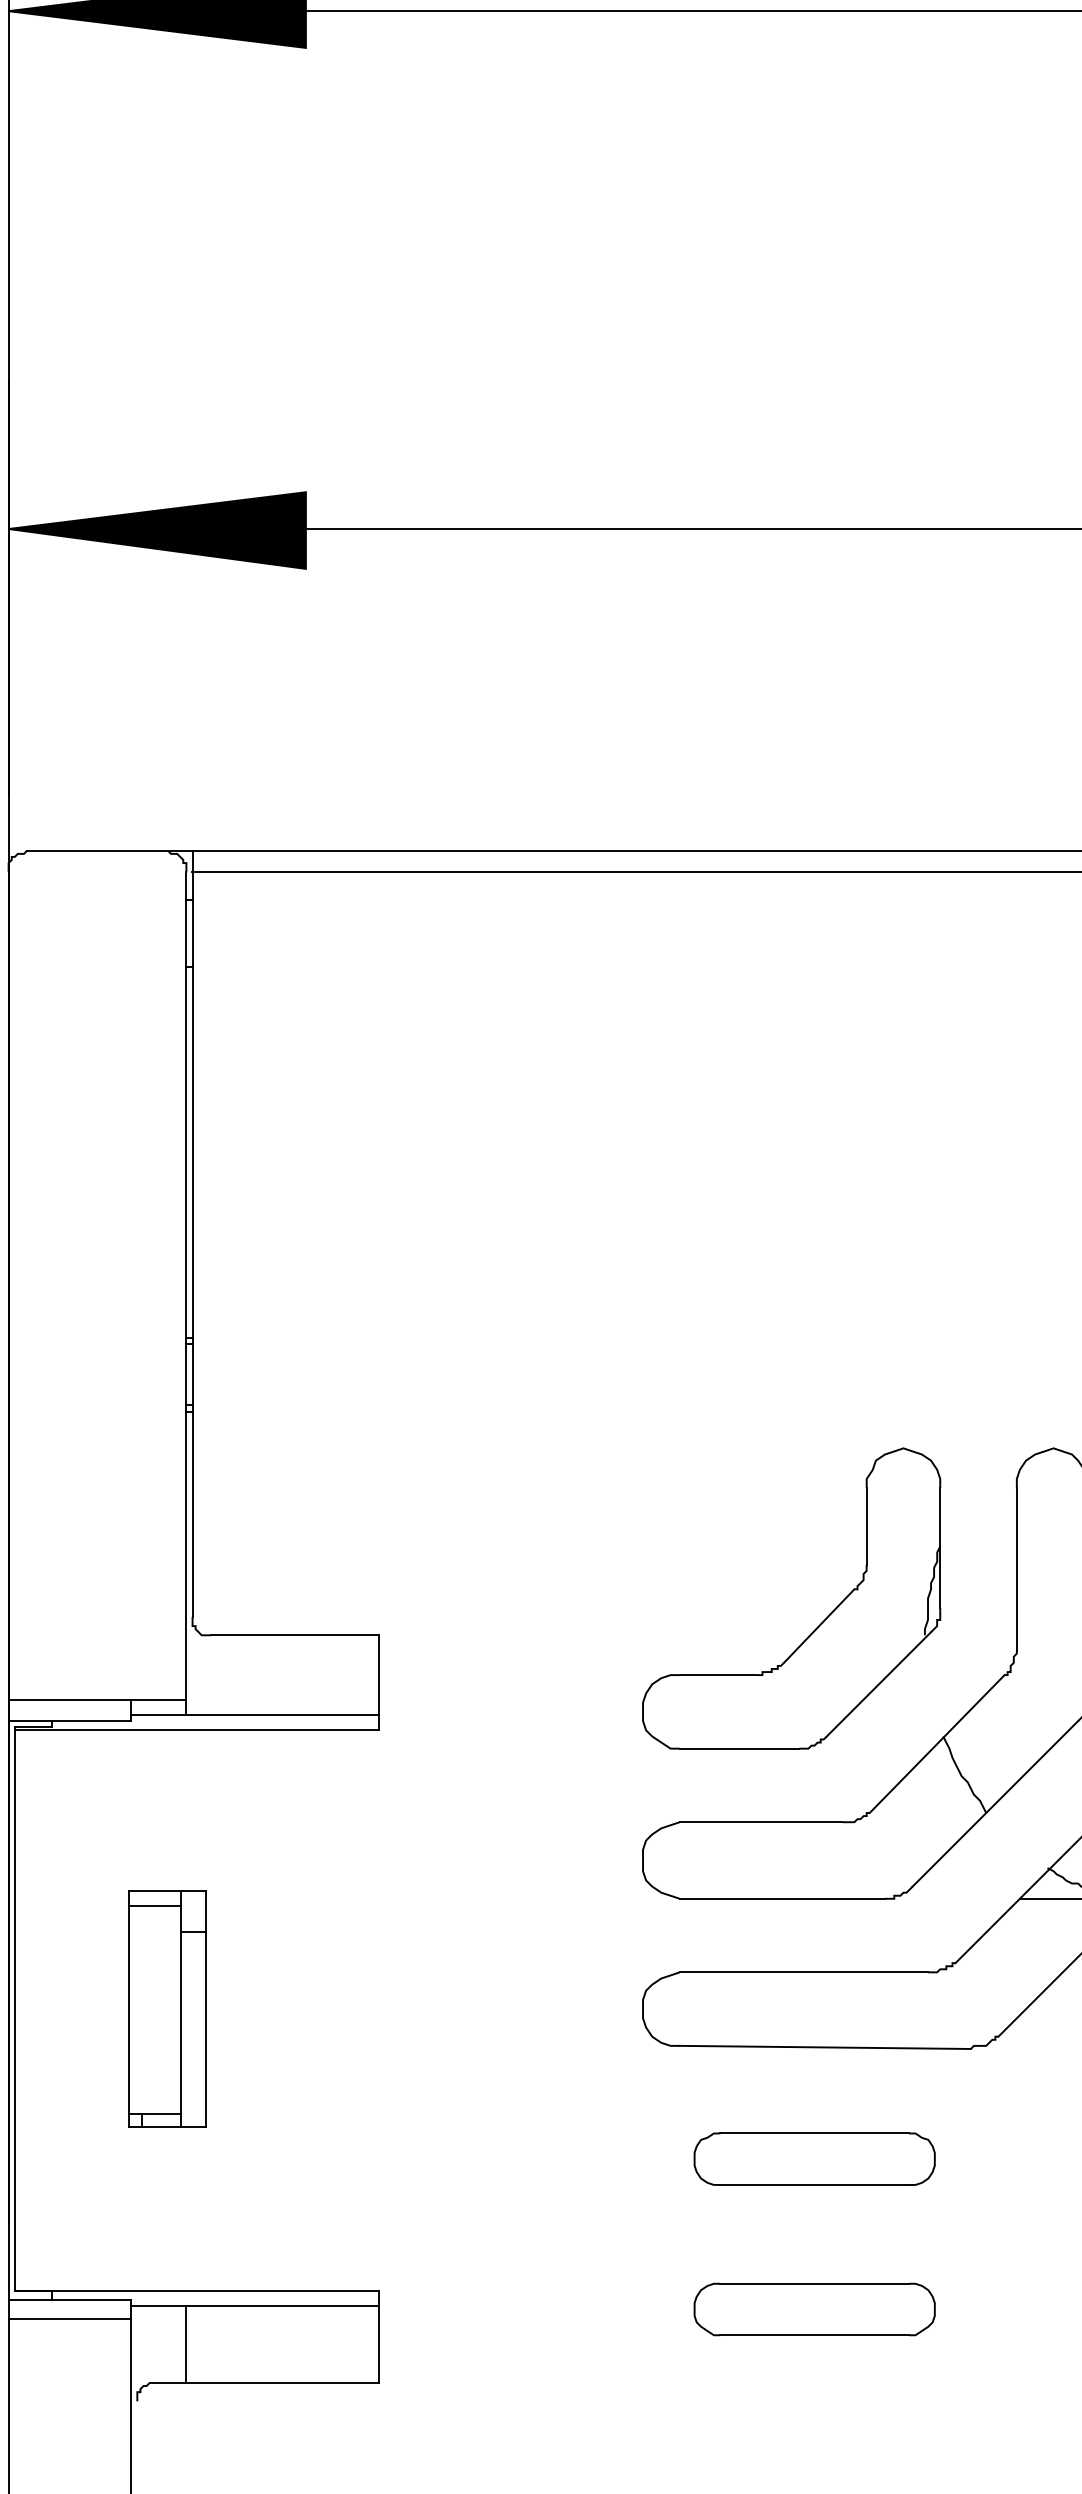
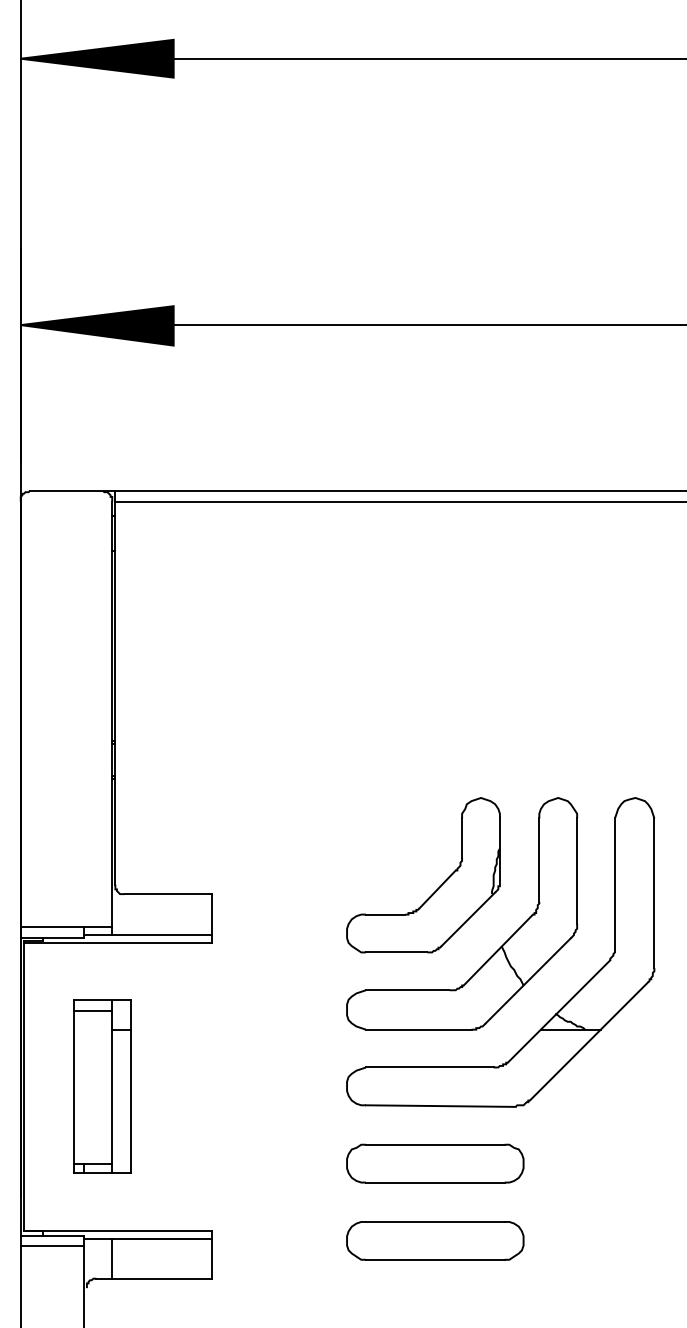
part: (167, 2009) -> (102, 1086), size x1.43
part: (814, 2159) -> (435, 1163), size x1.43
part: (814, 2308) -> (435, 1240), size x1.43

